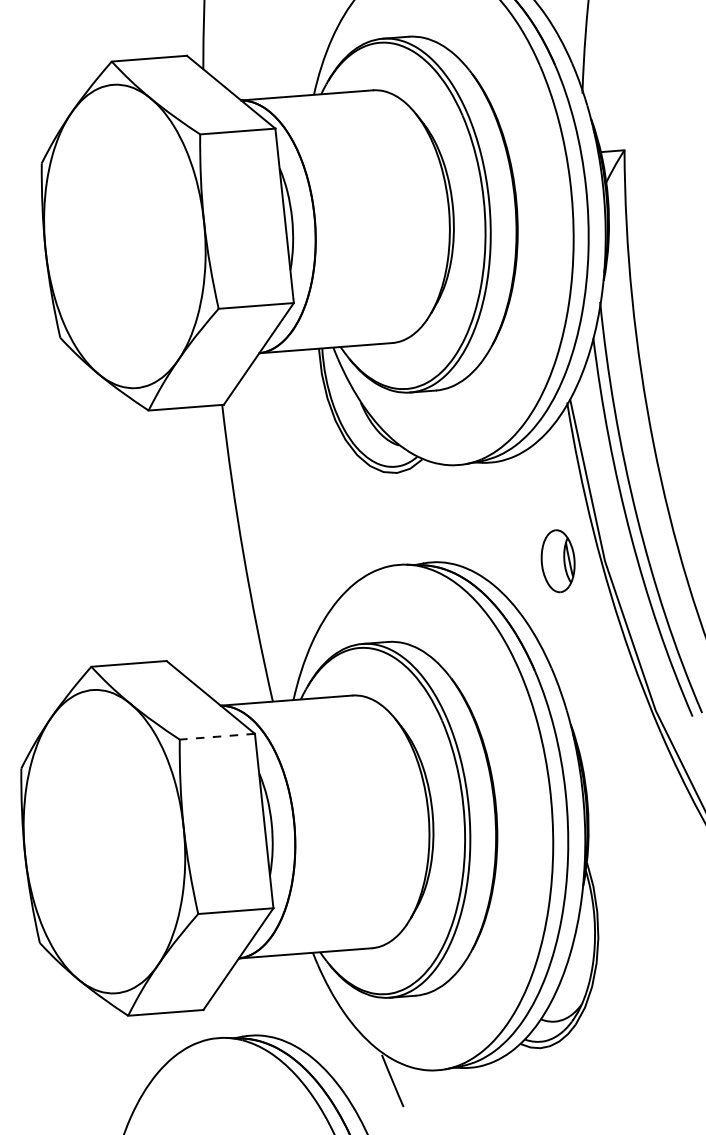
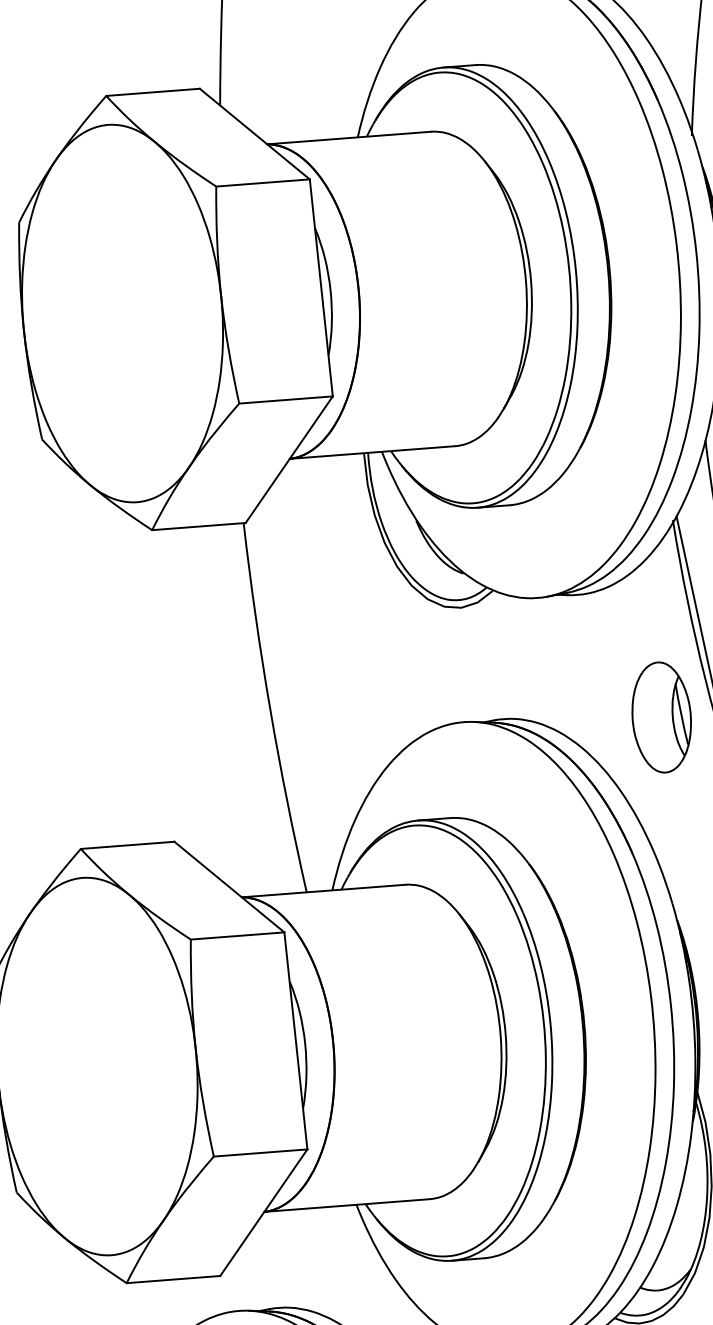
part: (557, 561) -> (660, 717), size x1.43
line: (217, 736) -> (237, 935), dashed -> solid

